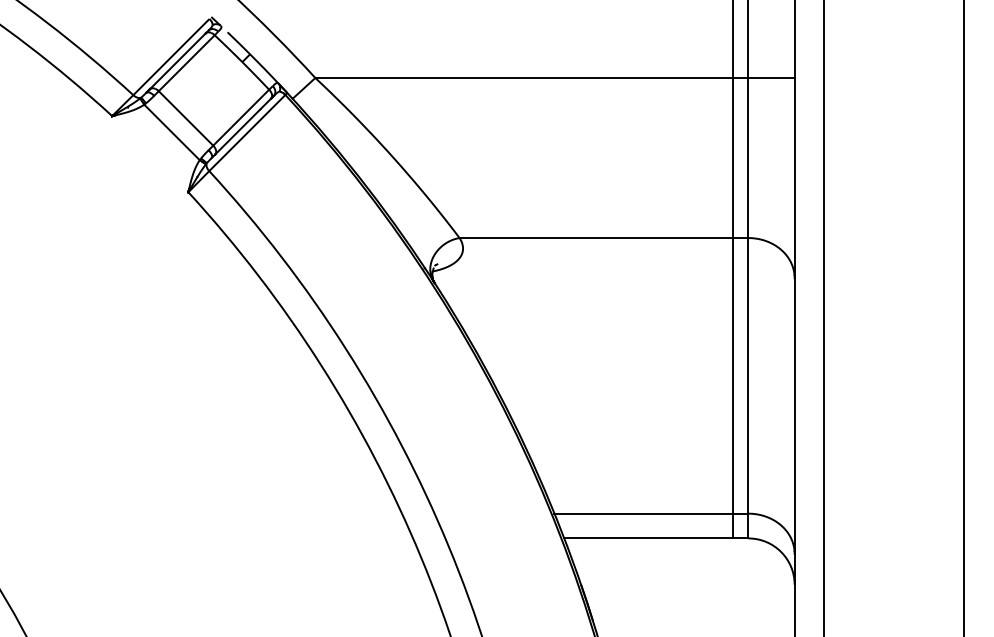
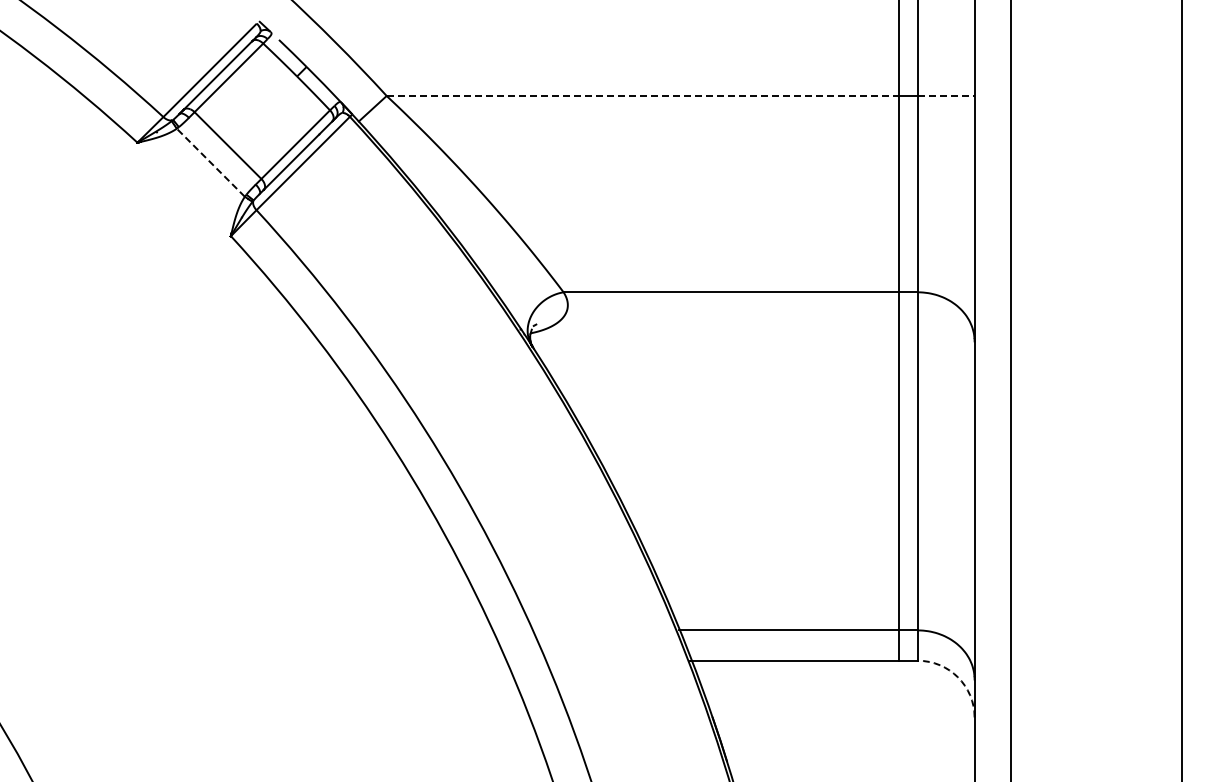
line: (524, 78) -> (643, 96), solid -> dashed
line: (771, 78) -> (946, 96), solid -> dashed
line: (171, 132) -> (210, 162), solid -> dashed
arc: (781, 552) -> (958, 677), solid -> dashed

